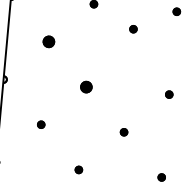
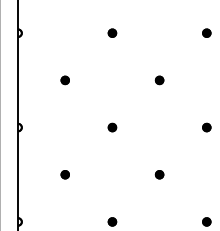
part: (133, 29) -> (159, 80), moved
part: (48, 41) -> (64, 80), size x0.62
part: (86, 87) -> (112, 127), size x0.62

